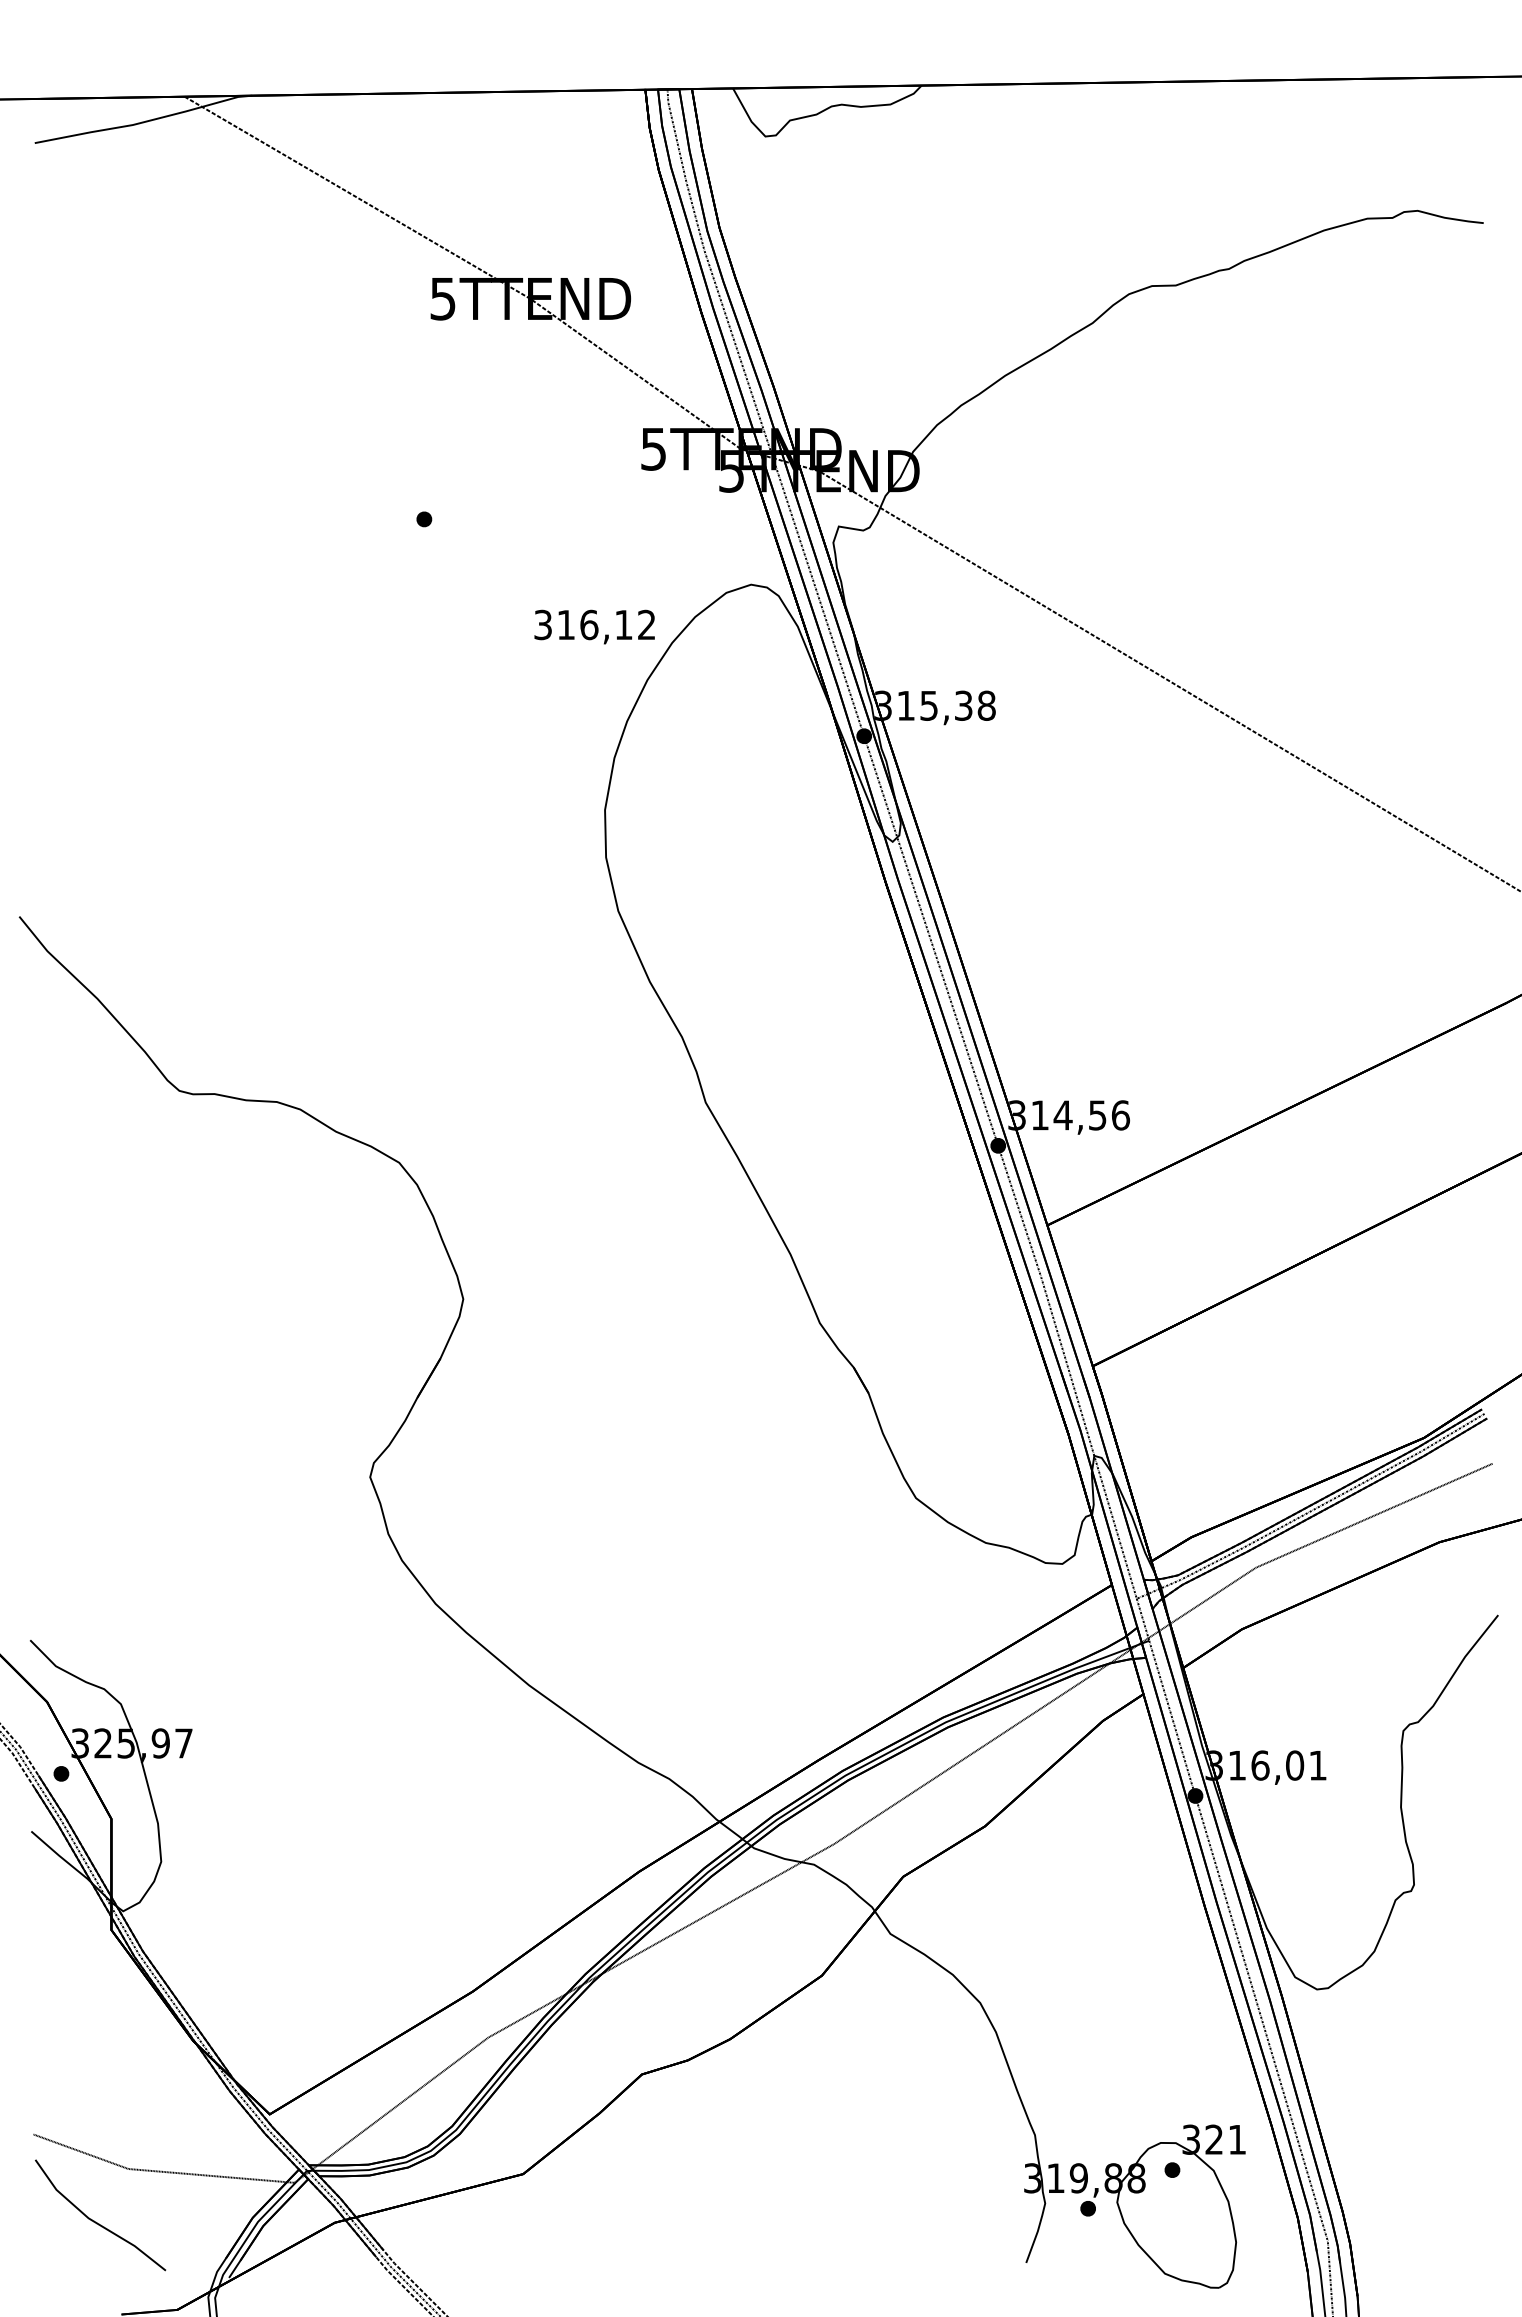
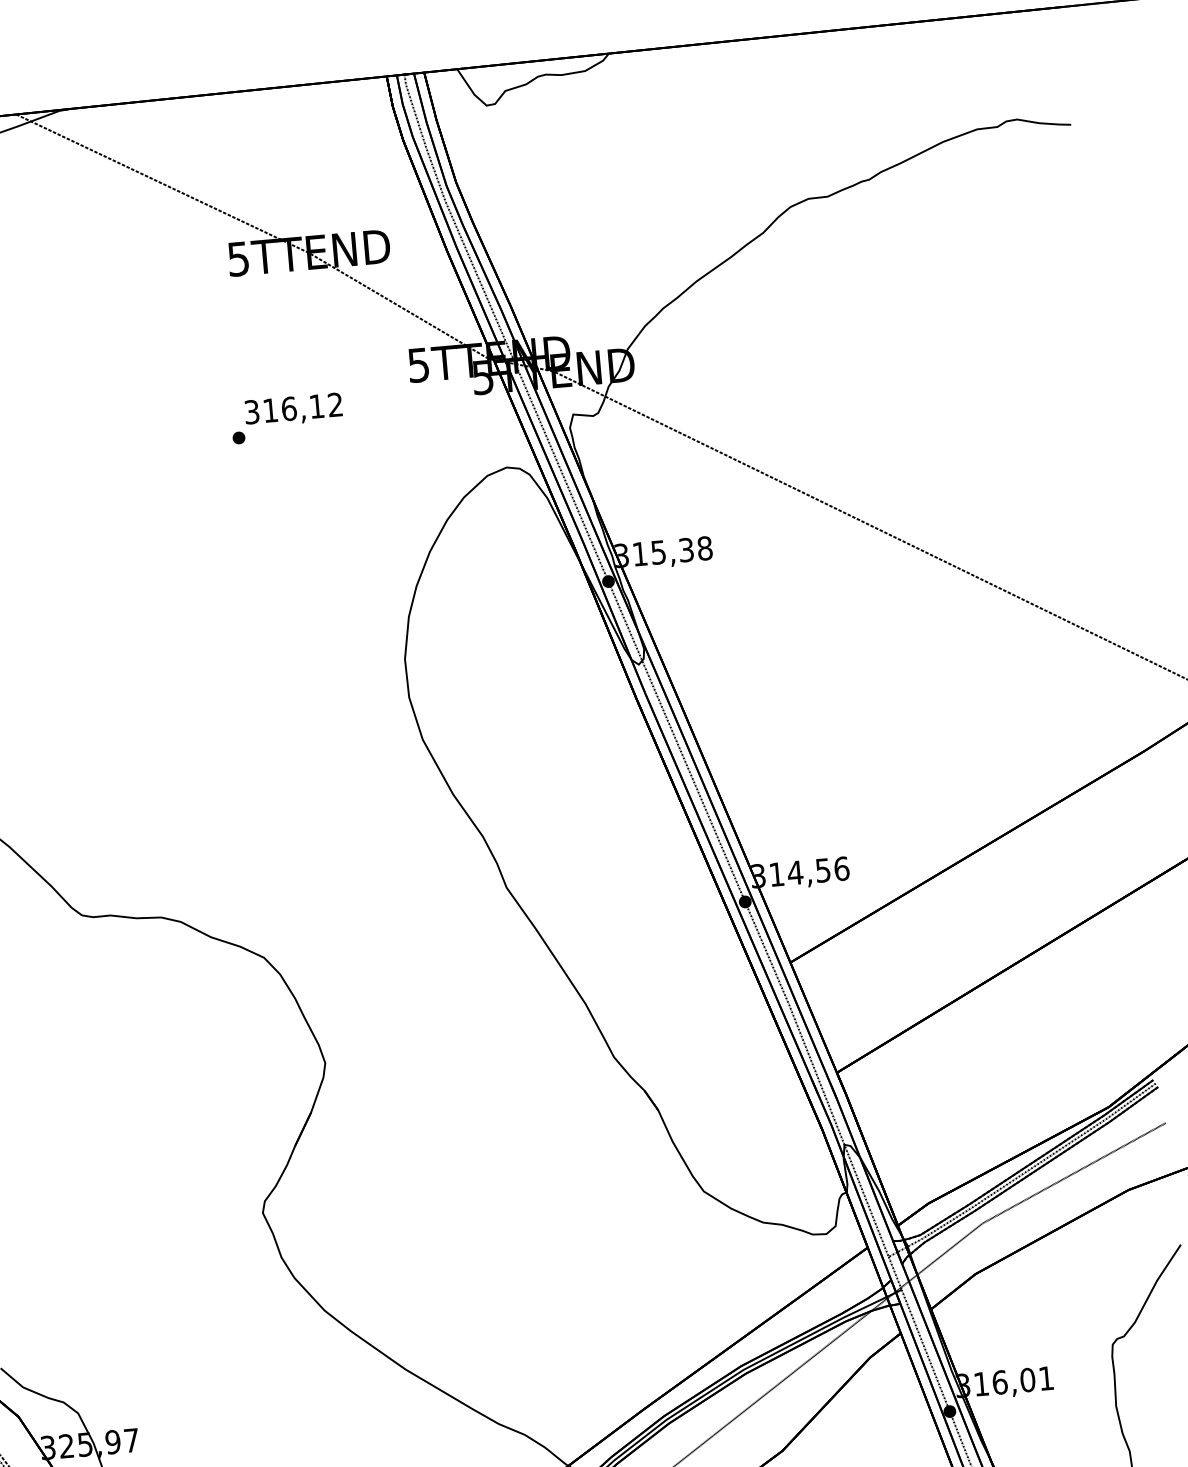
text: (594, 626) -> (293, 409), moved

